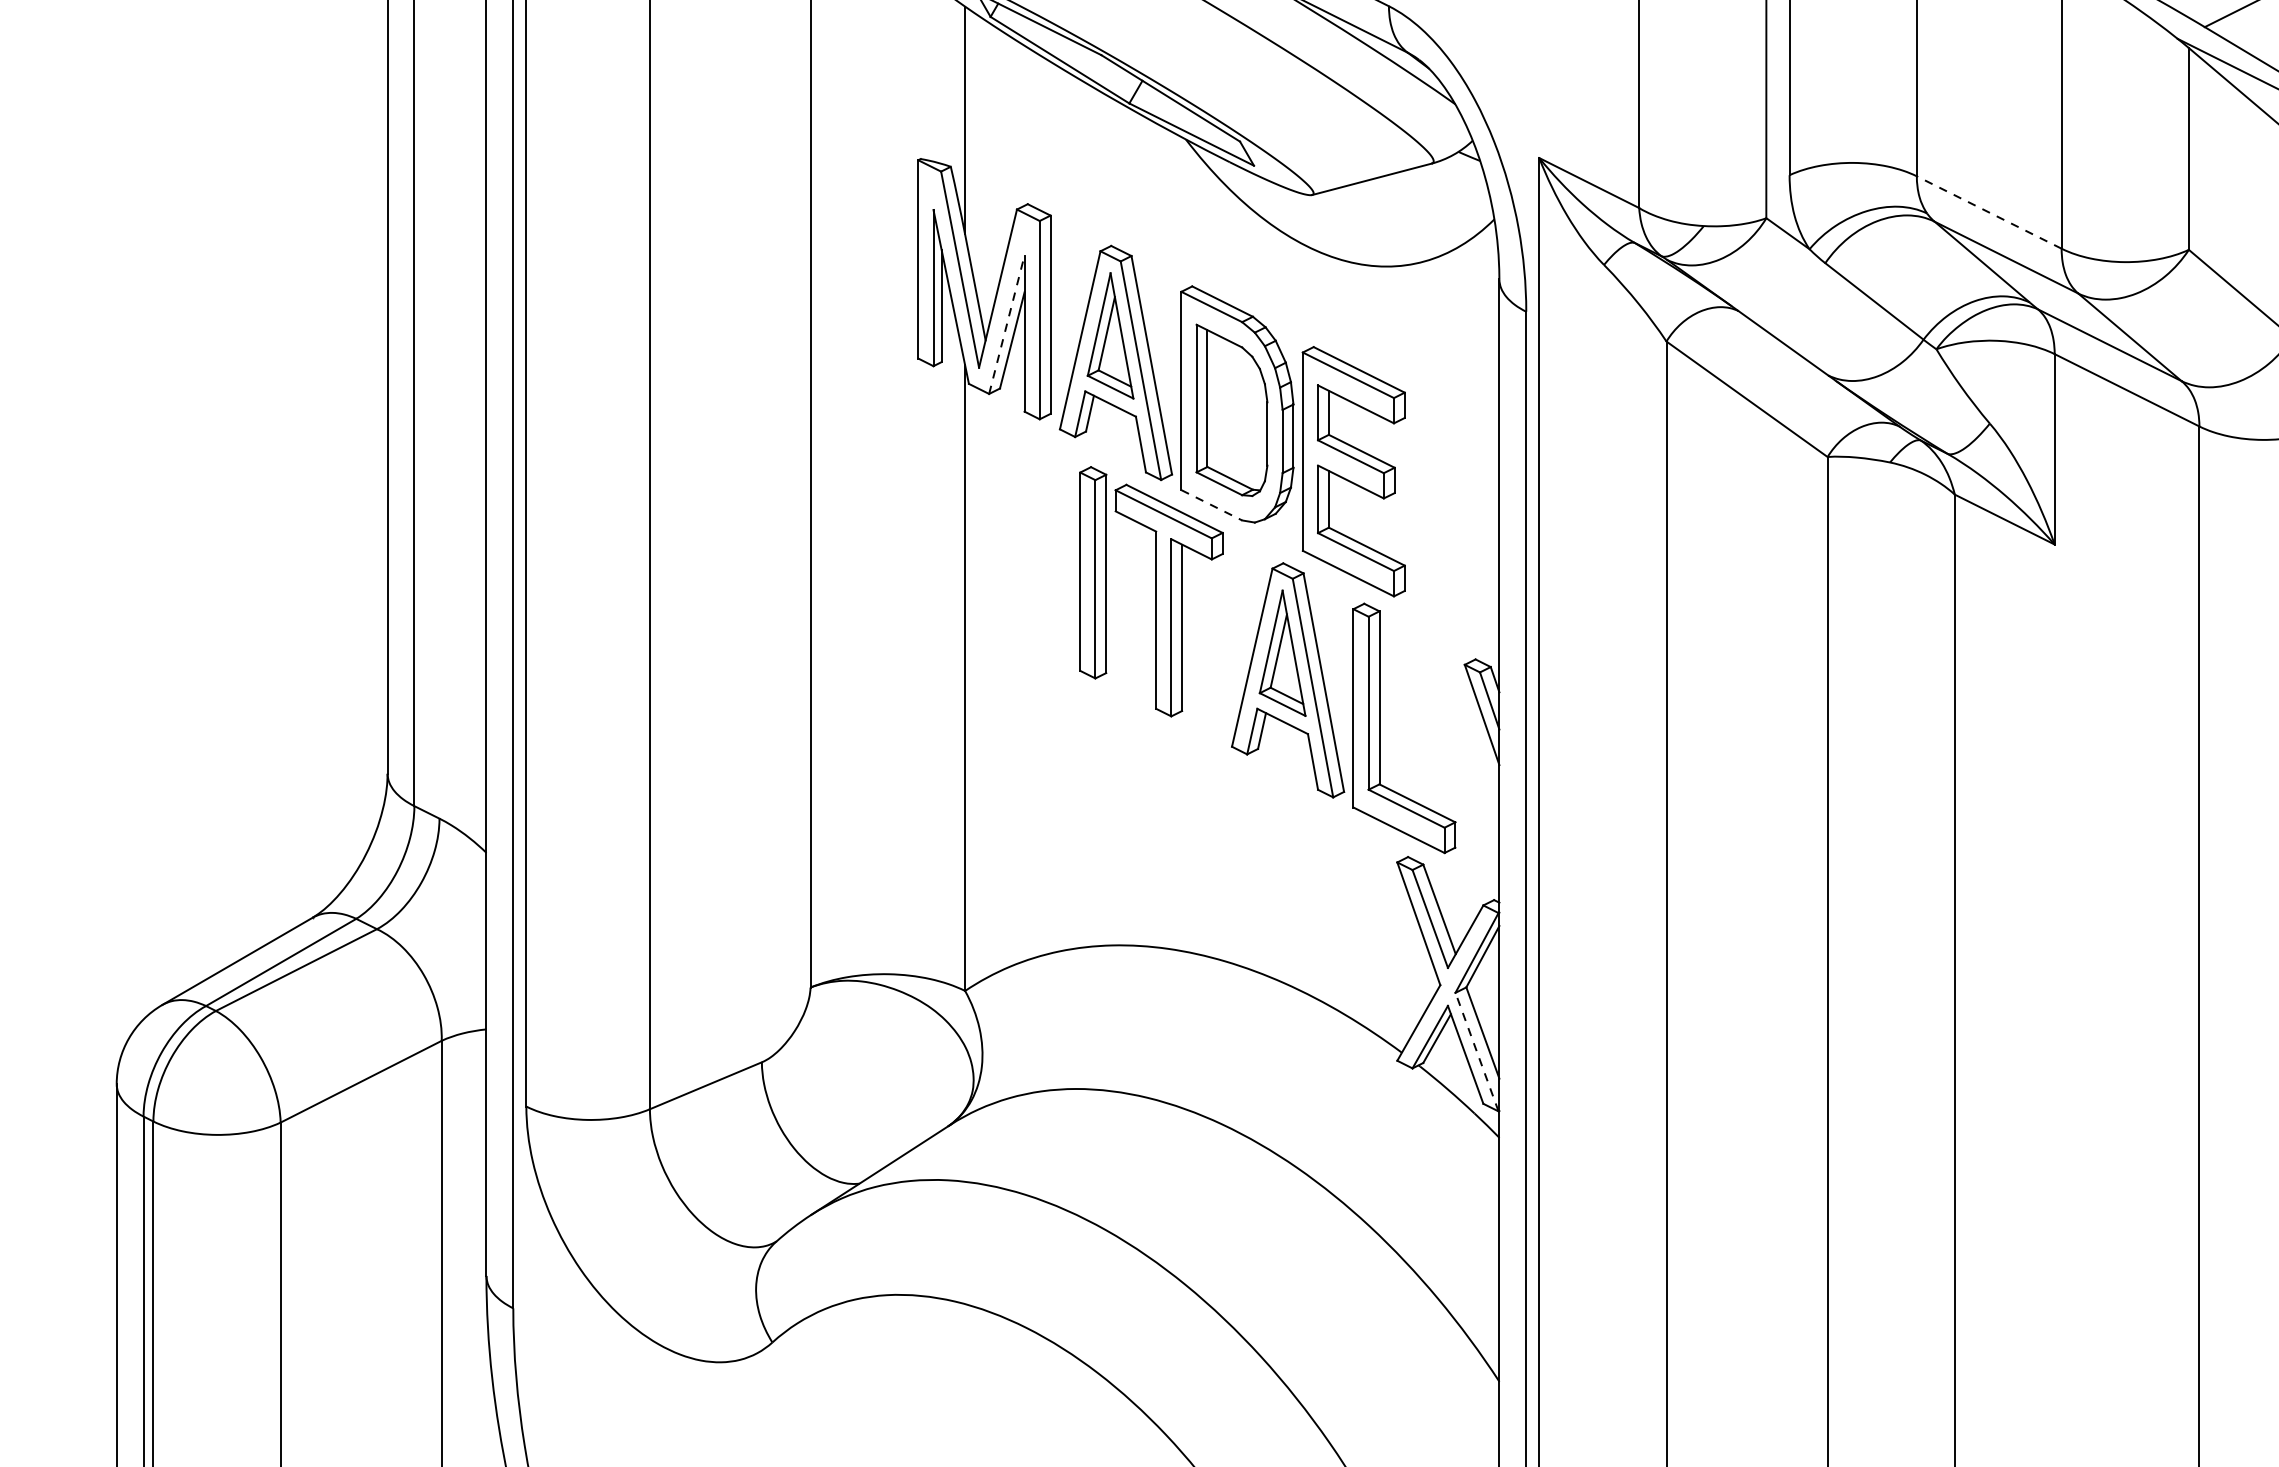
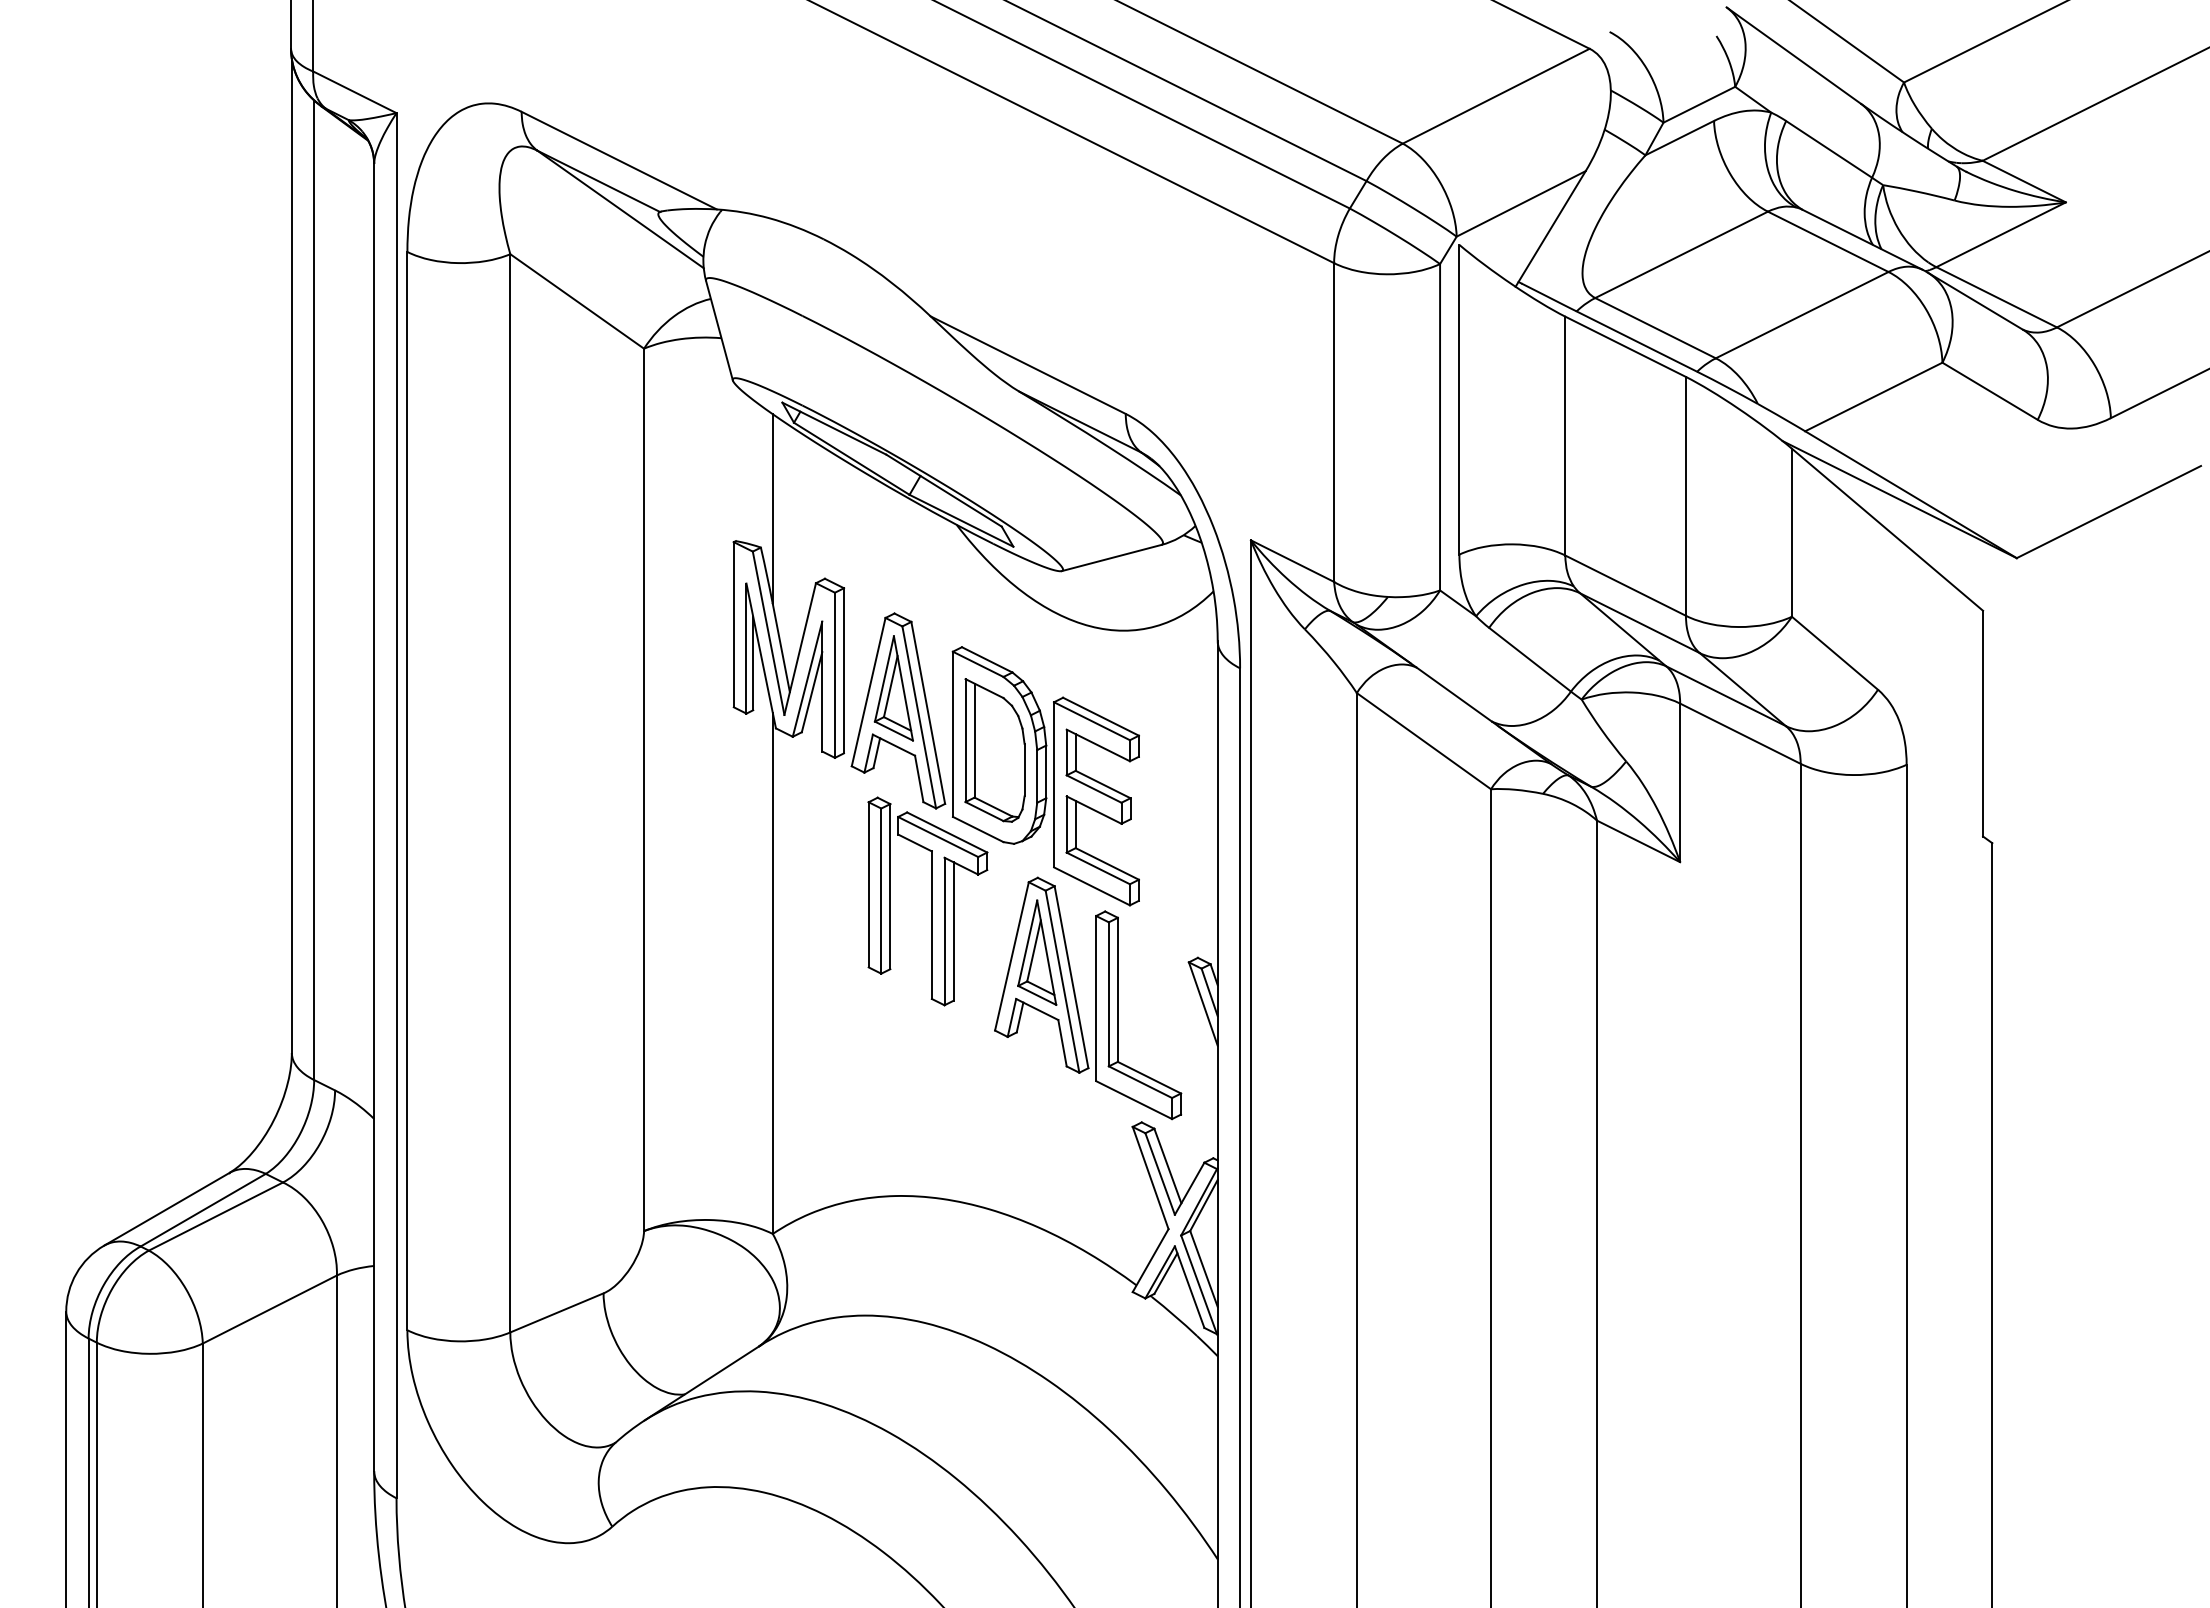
line: (1989, 212) -> (1625, 585), dashed -> solid
line: (1006, 323) -> (807, 678), dashed -> solid
line: (1212, 505) -> (978, 829), dashed -> solid
line: (1477, 1051) -> (1199, 1284), dashed -> solid

